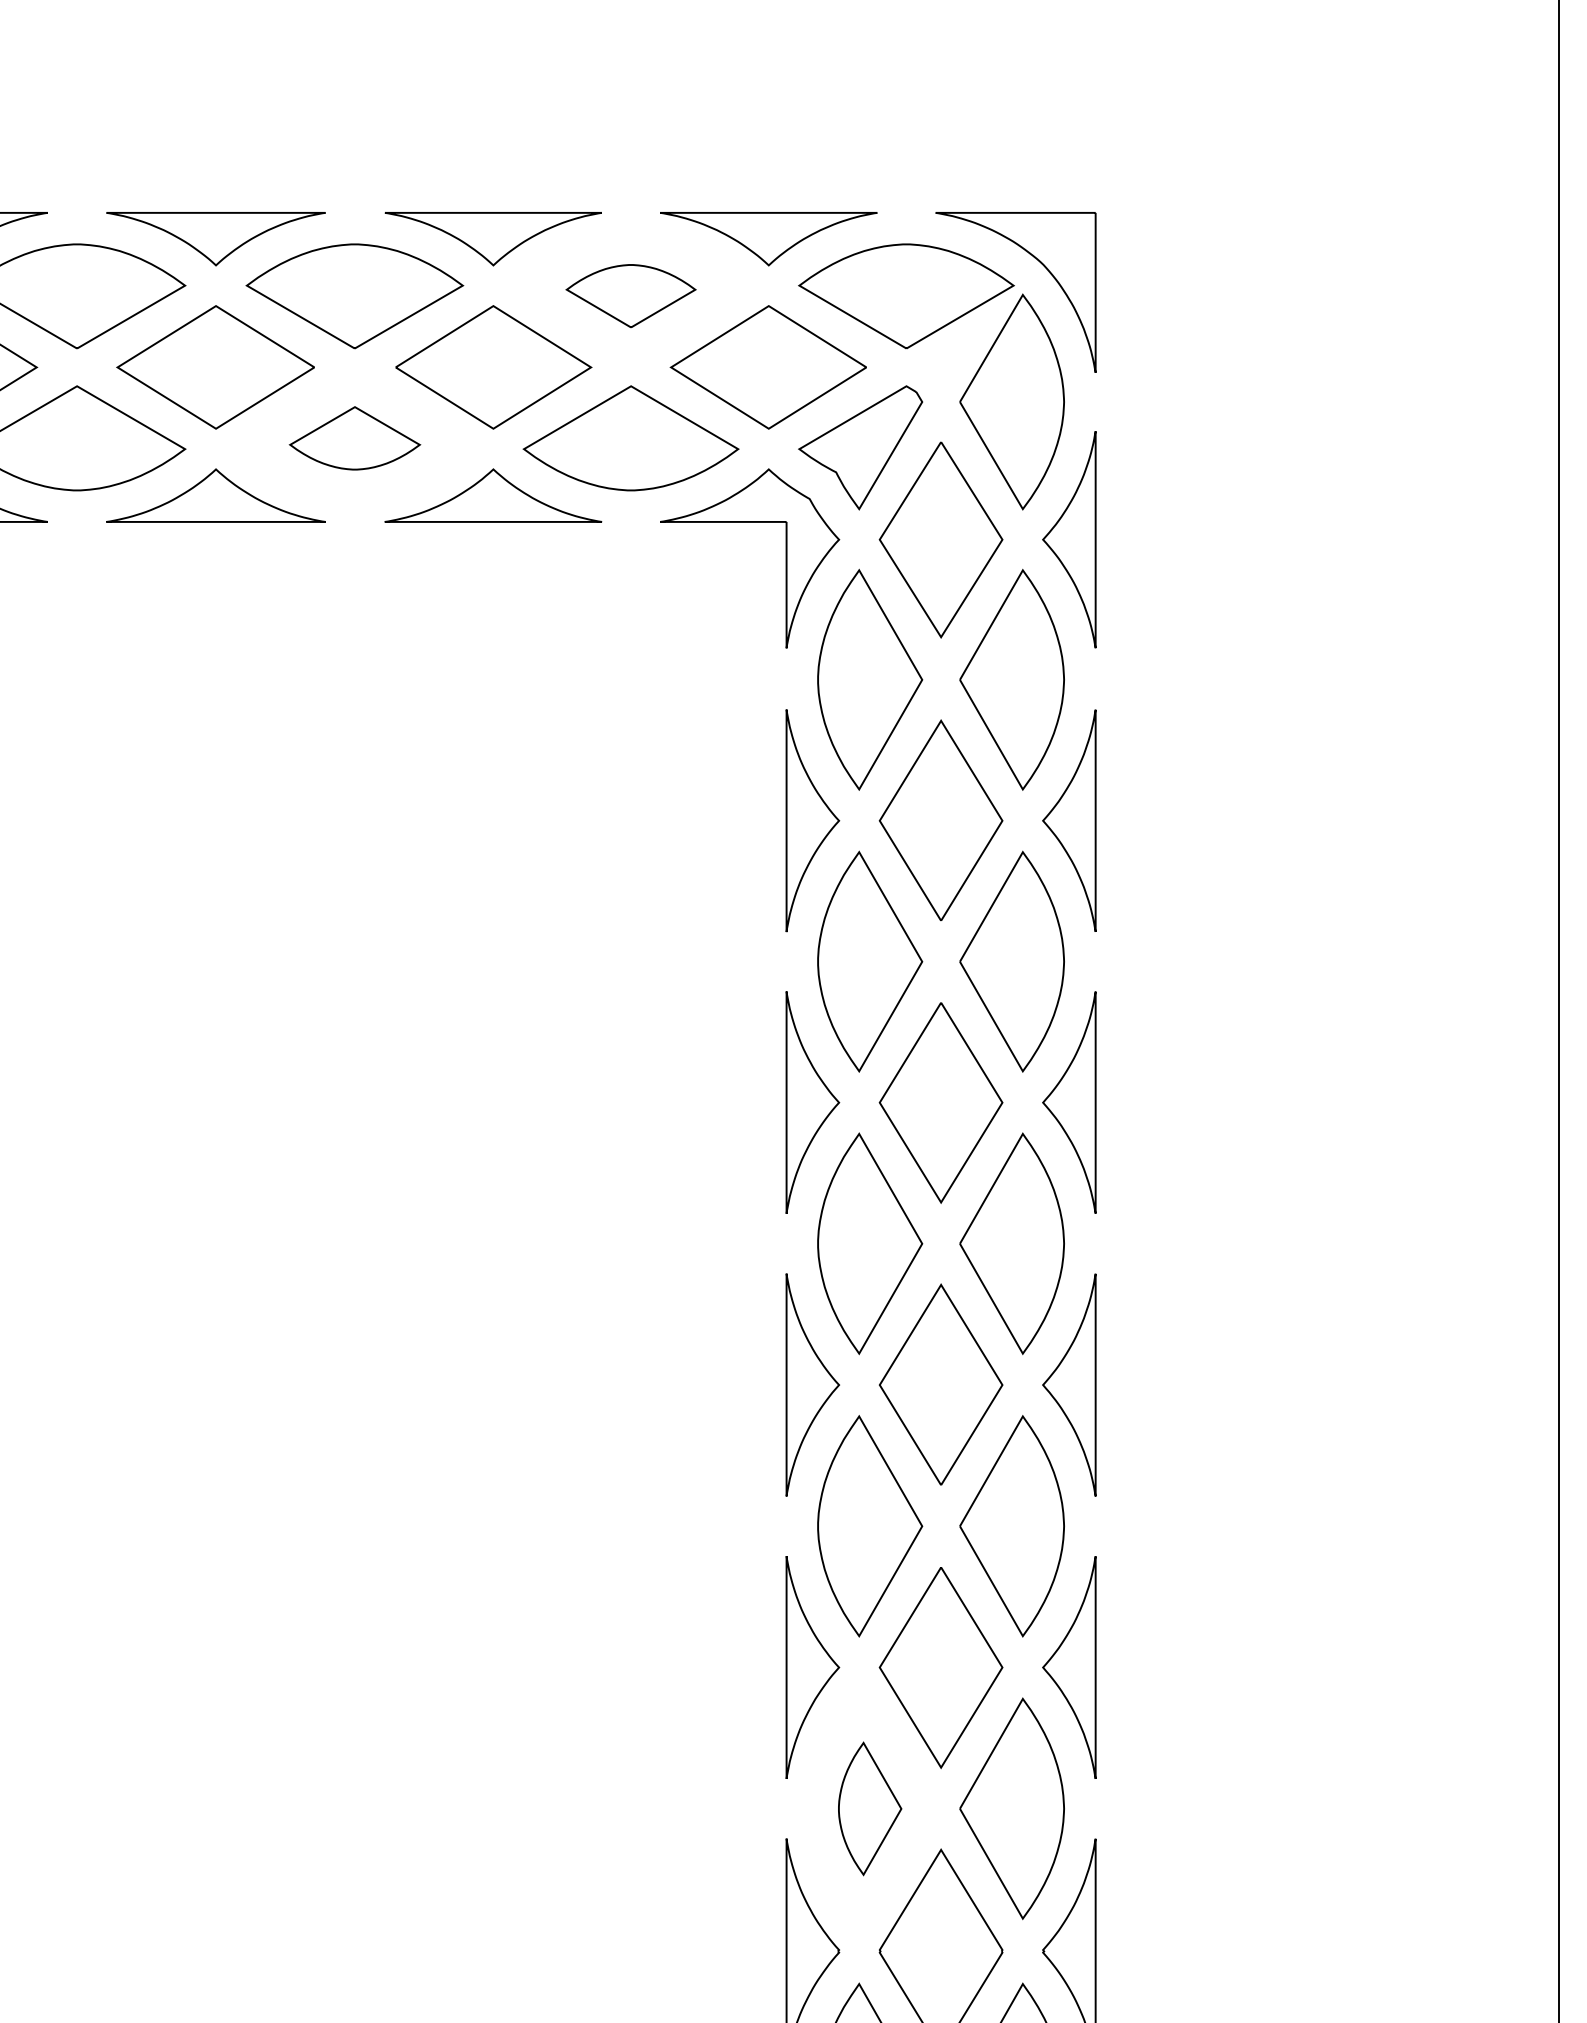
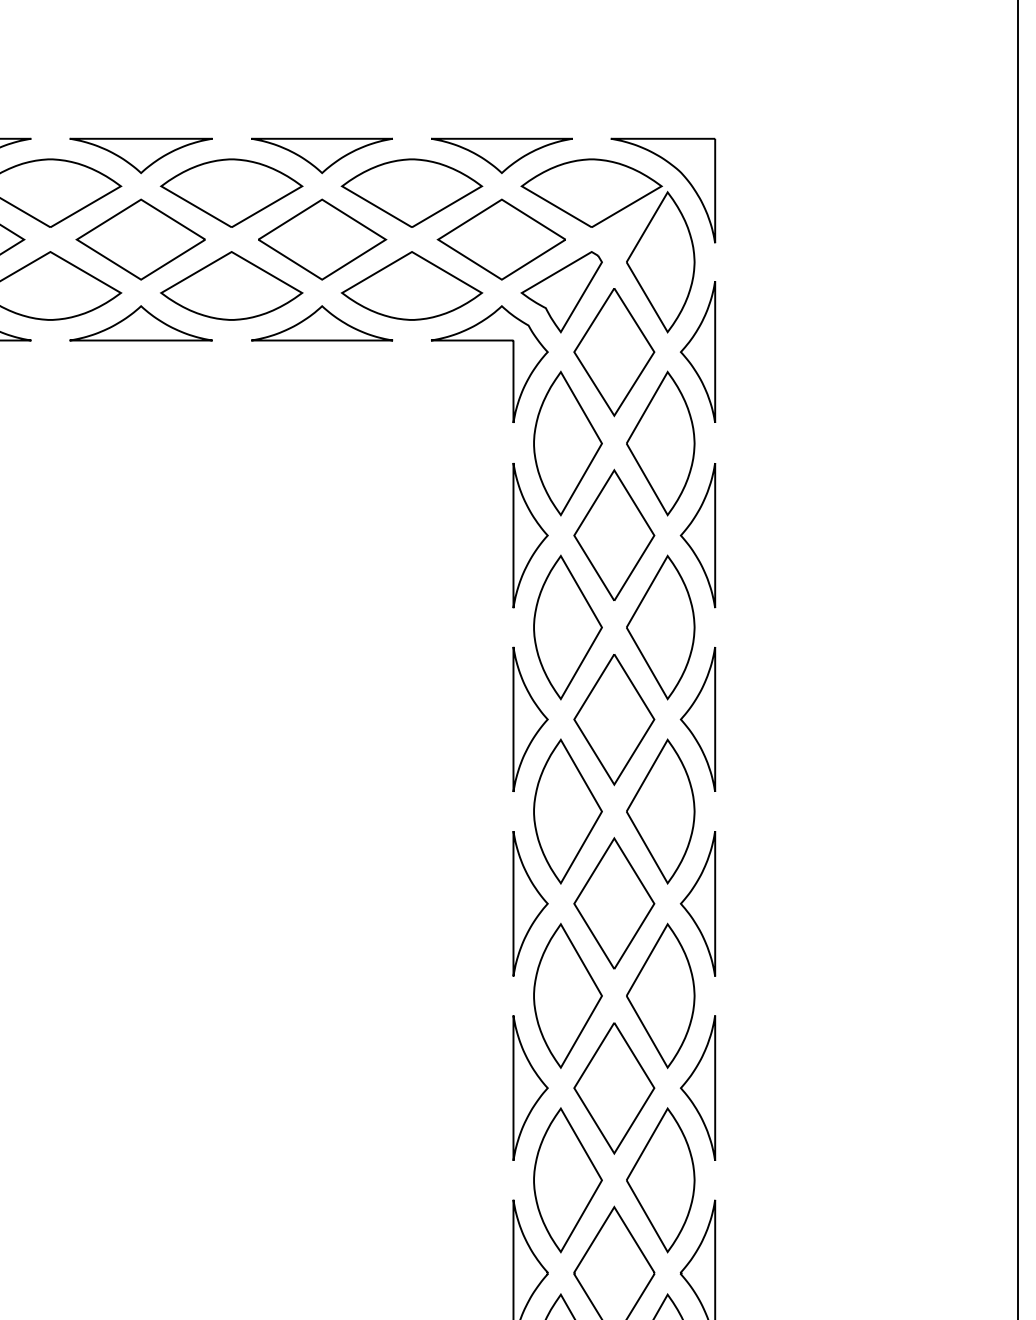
part: (630, 295) -> (411, 192), size x1.67
part: (354, 437) -> (231, 285), size x1.67
part: (869, 1809) -> (567, 1180), size x1.67

